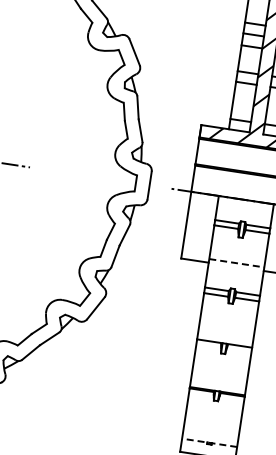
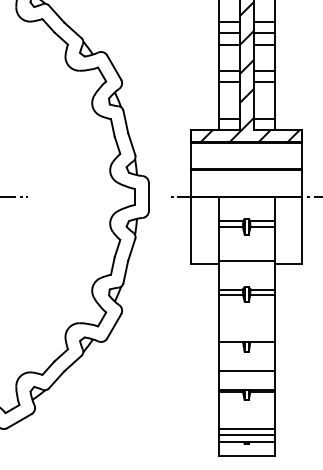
line: (236, 262) -> (246, 260), dashed -> solid
line: (220, 372) -> (246, 371), added
line: (211, 429) -> (246, 429), added
line: (210, 435) -> (246, 435), added
line: (209, 442) -> (246, 442), dashed -> solid

